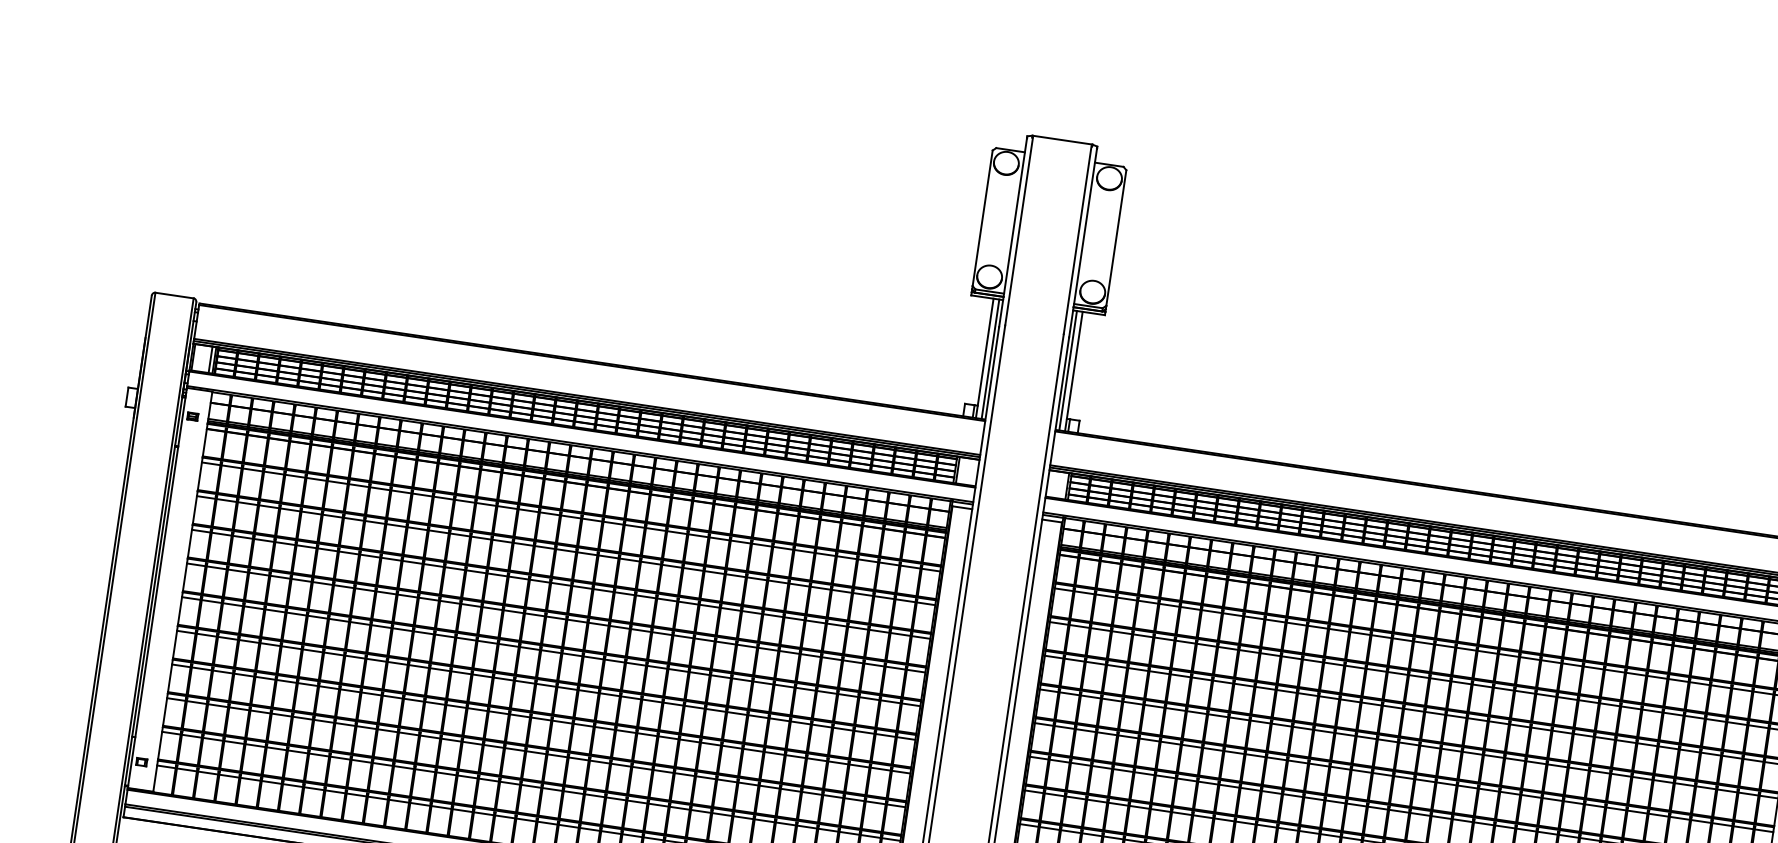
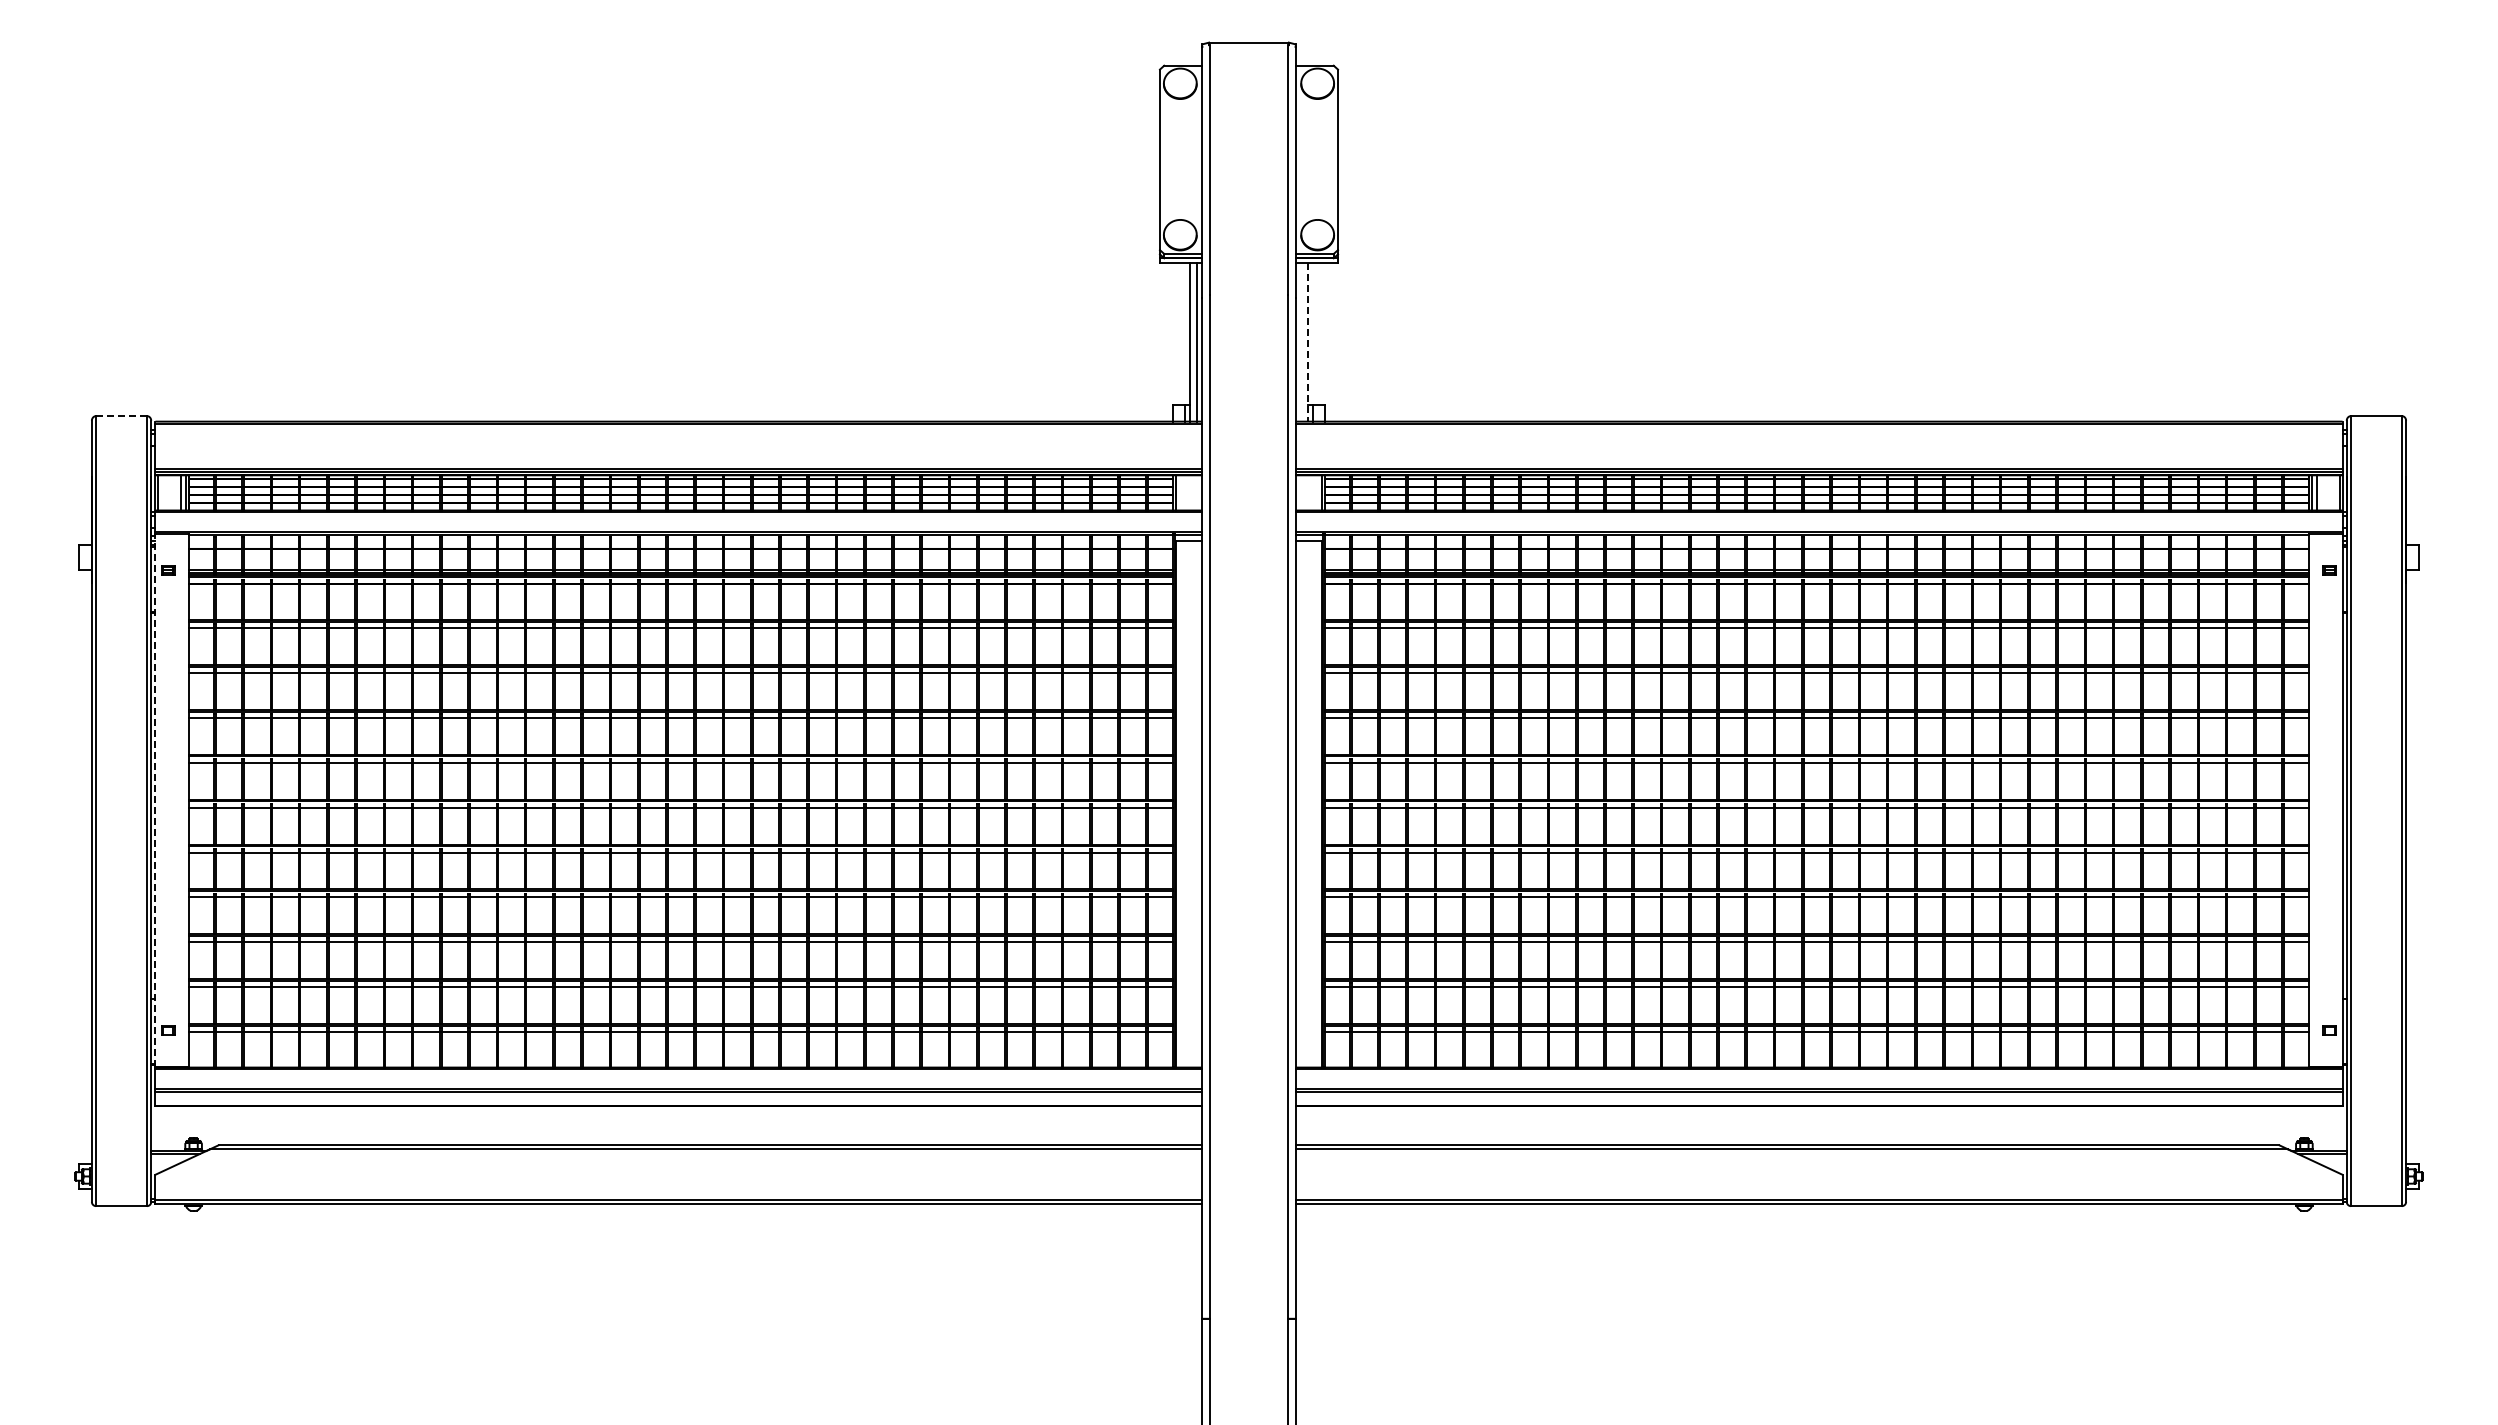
line: (174, 295) -> (121, 416), solid -> dashed
line: (1068, 370) -> (1300, 341), removed
line: (1073, 371) -> (1308, 342), solid -> dashed
line: (157, 587) -> (155, 799), solid -> dashed

